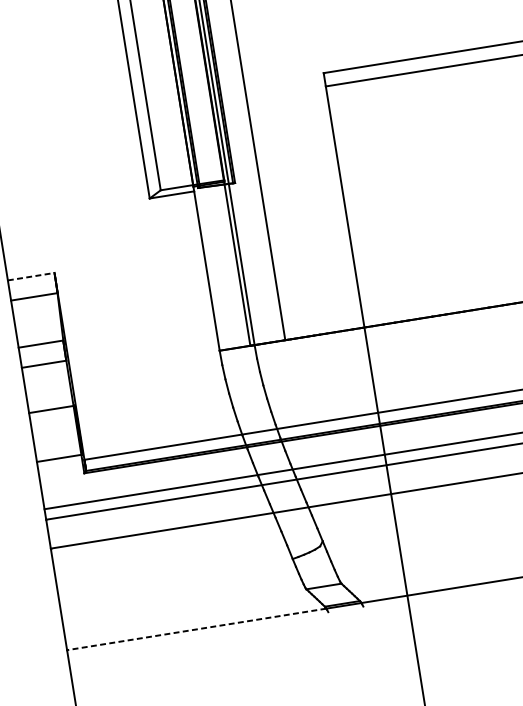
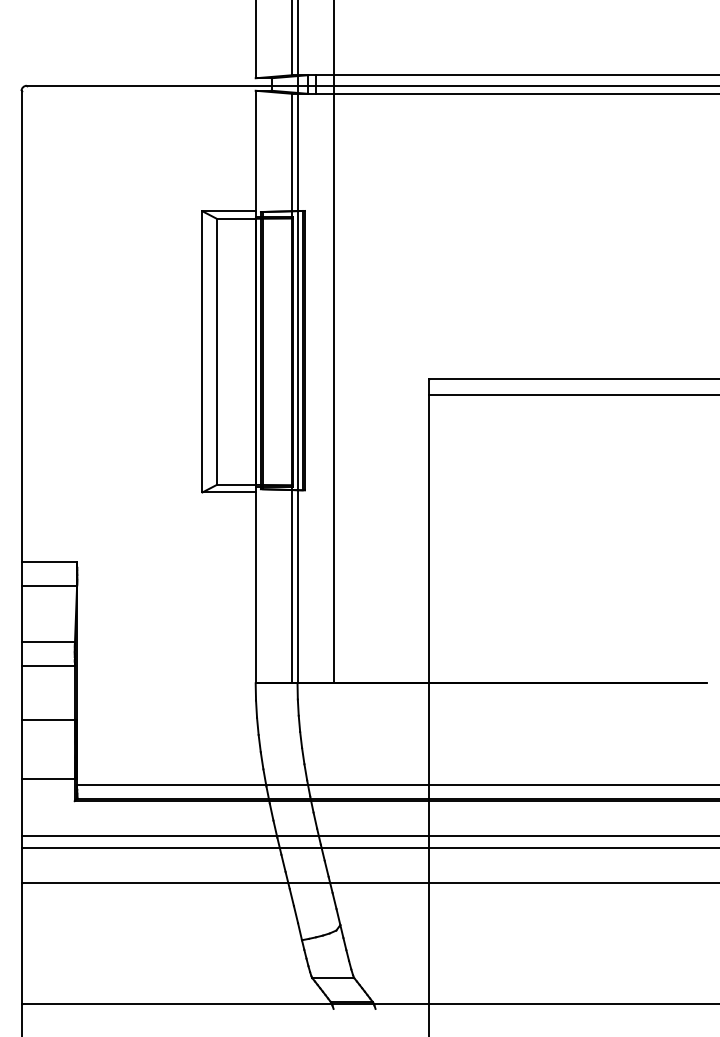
line: (31, 276) -> (49, 561), dashed -> solid
line: (196, 629) -> (176, 1004), dashed -> solid

